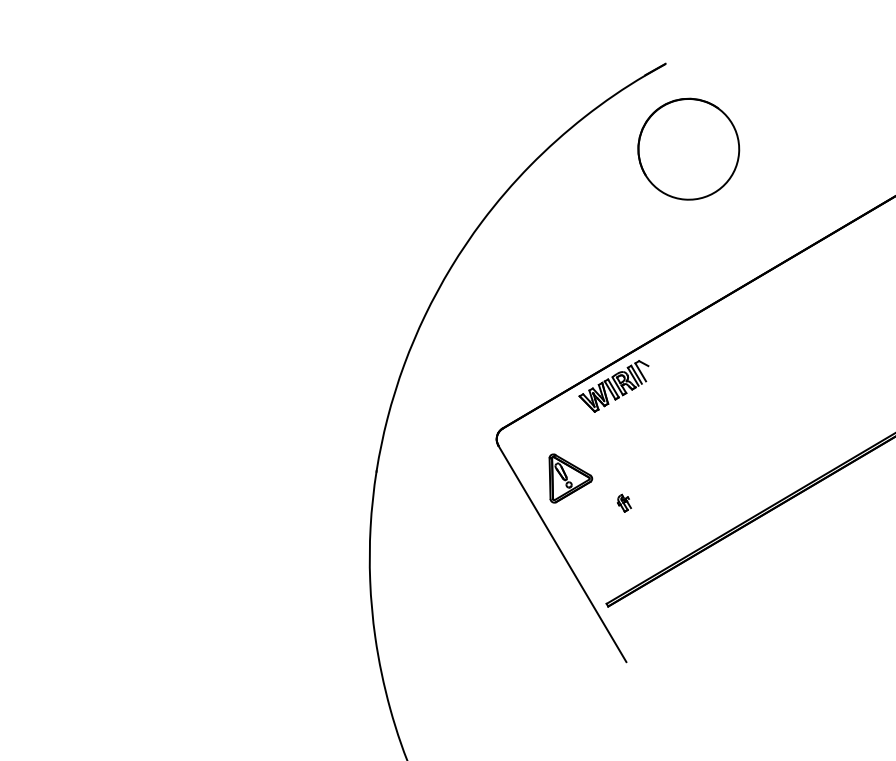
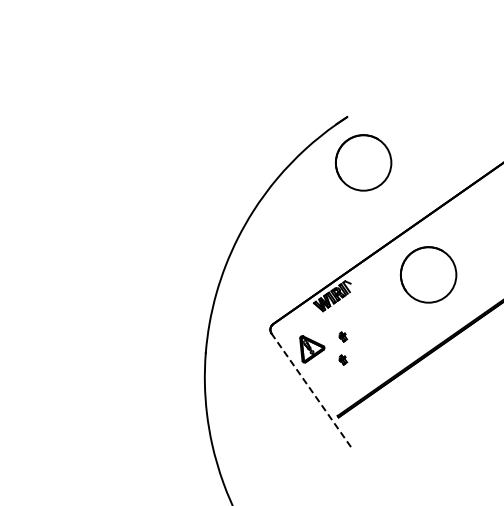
part: (790, 360) -> (428, 274), added
part: (628, 460) -> (343, 336), added
line: (562, 554) -> (311, 390), solid -> dashed

